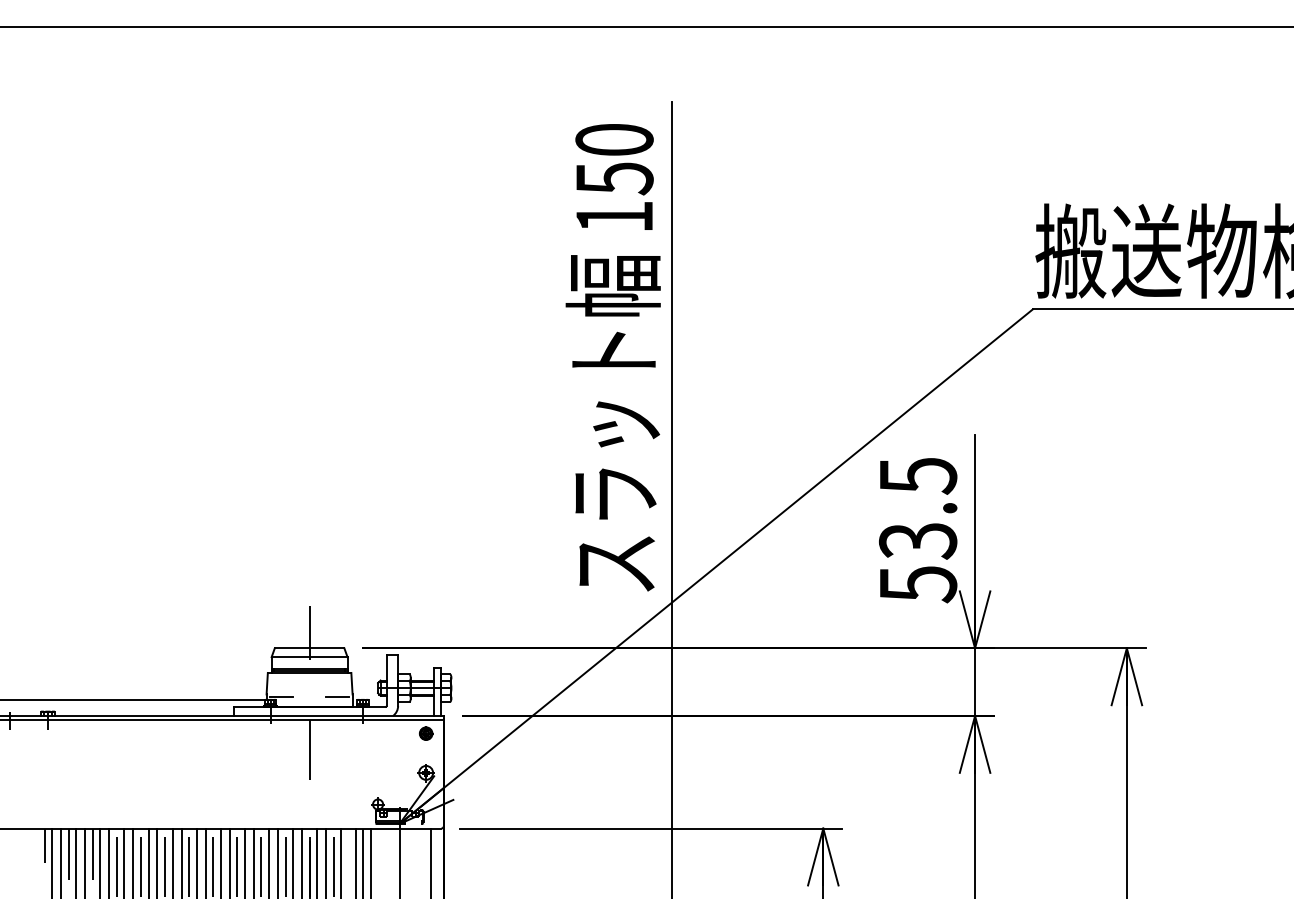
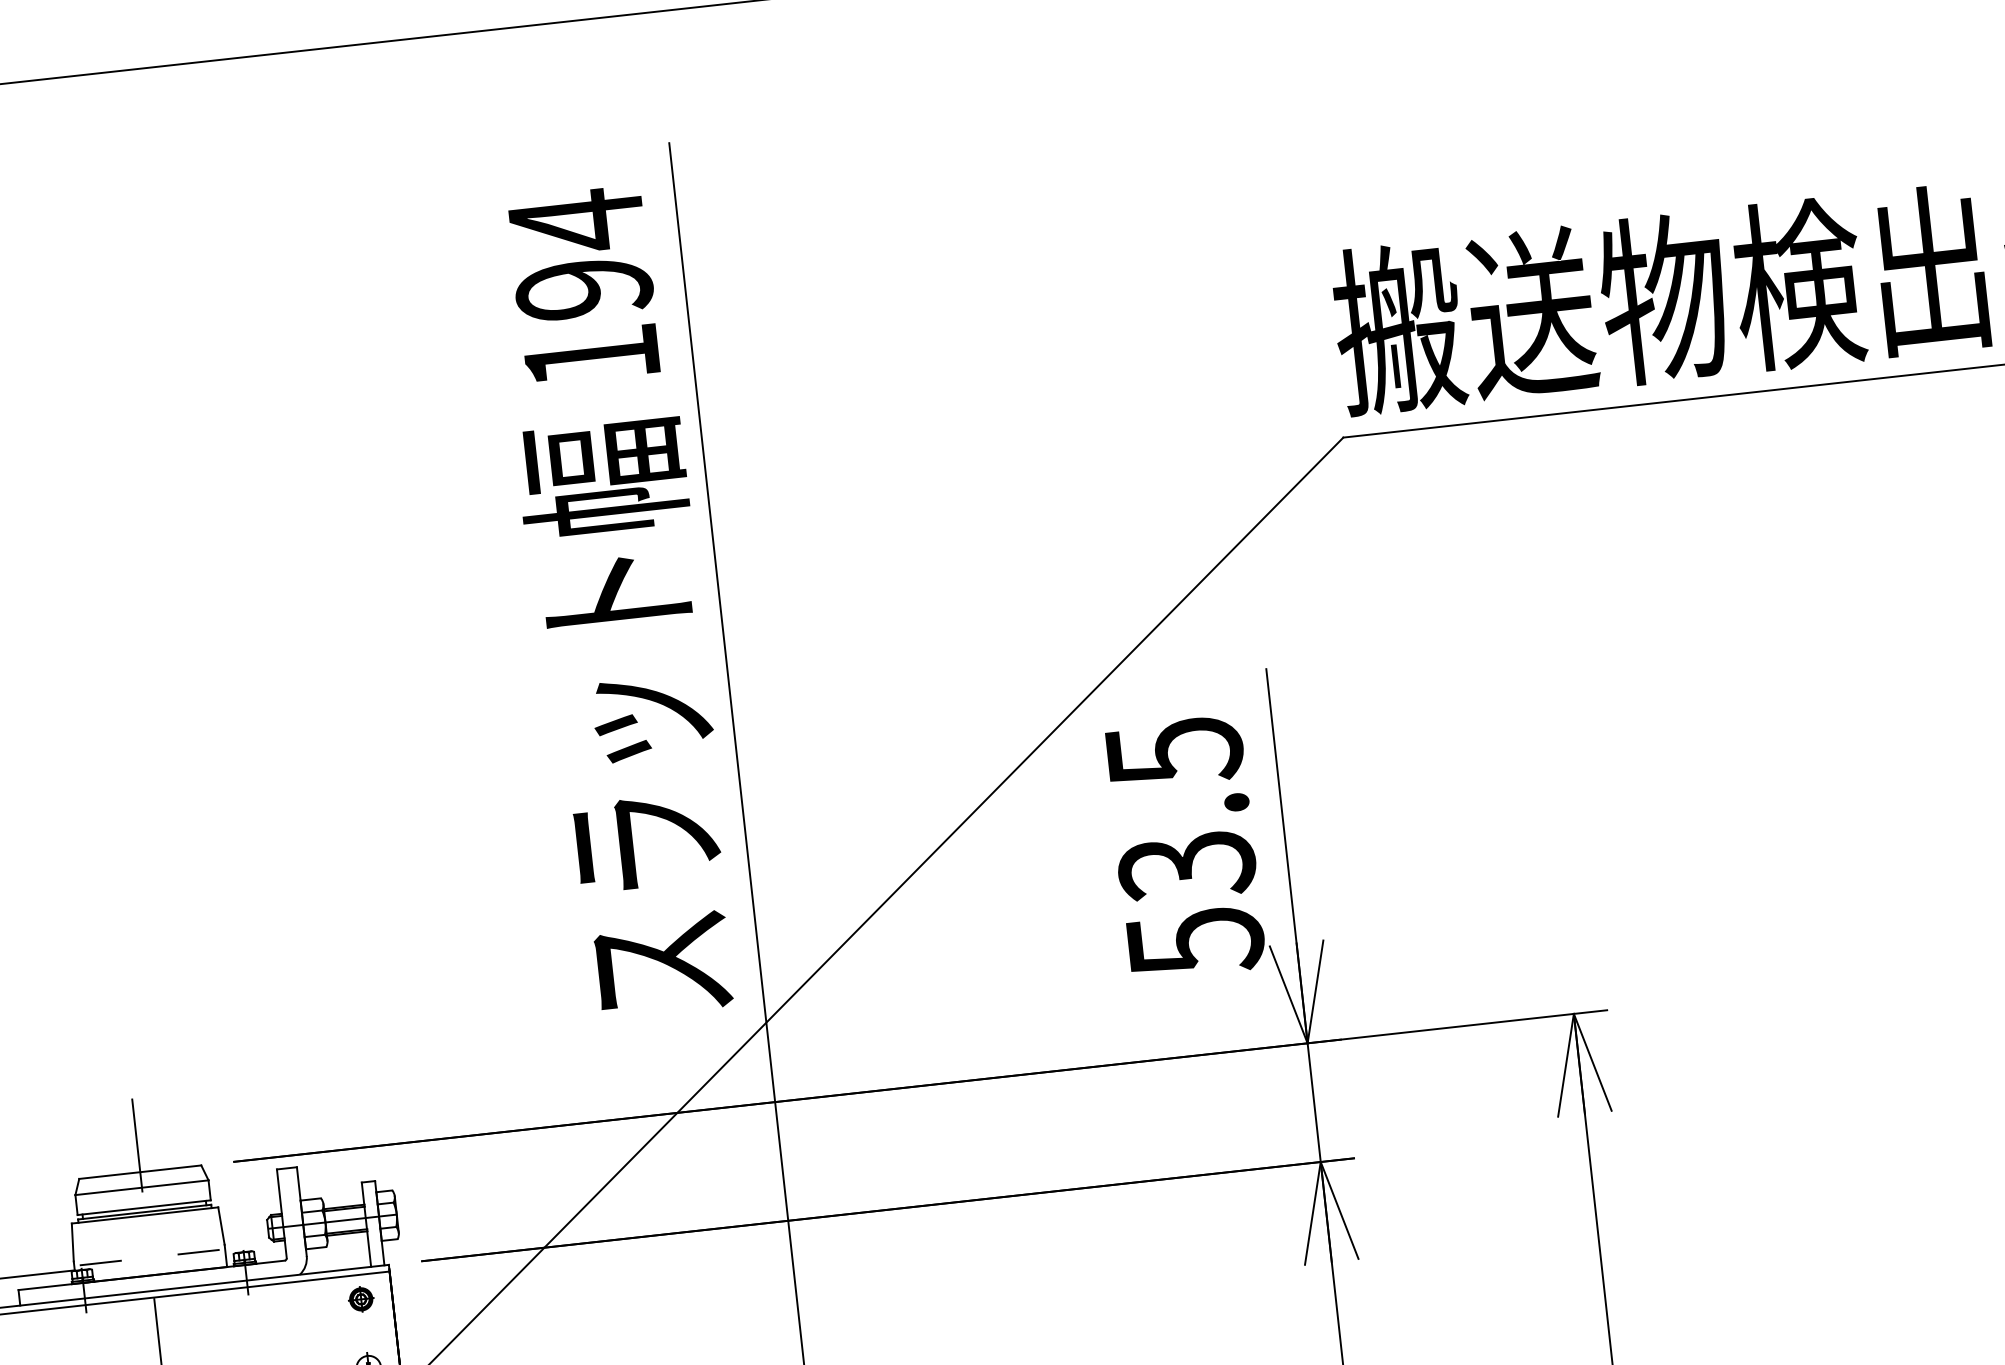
text: (614, 158) -> (580, 253), 150 -> 194

